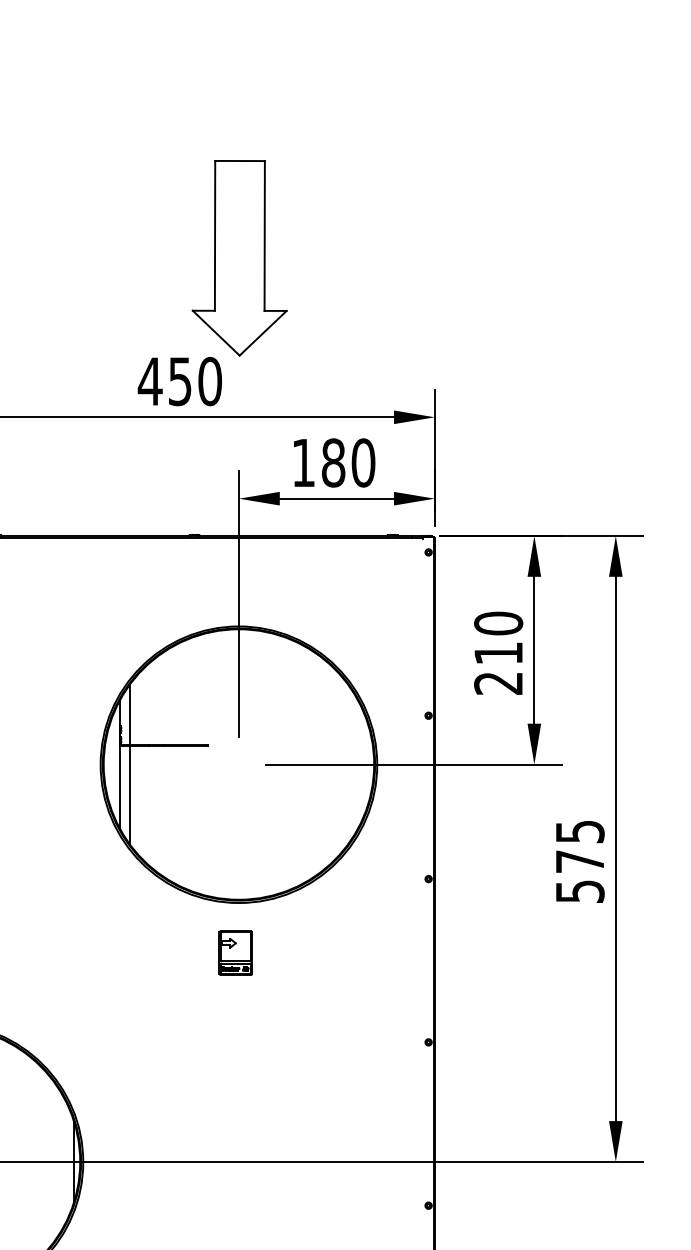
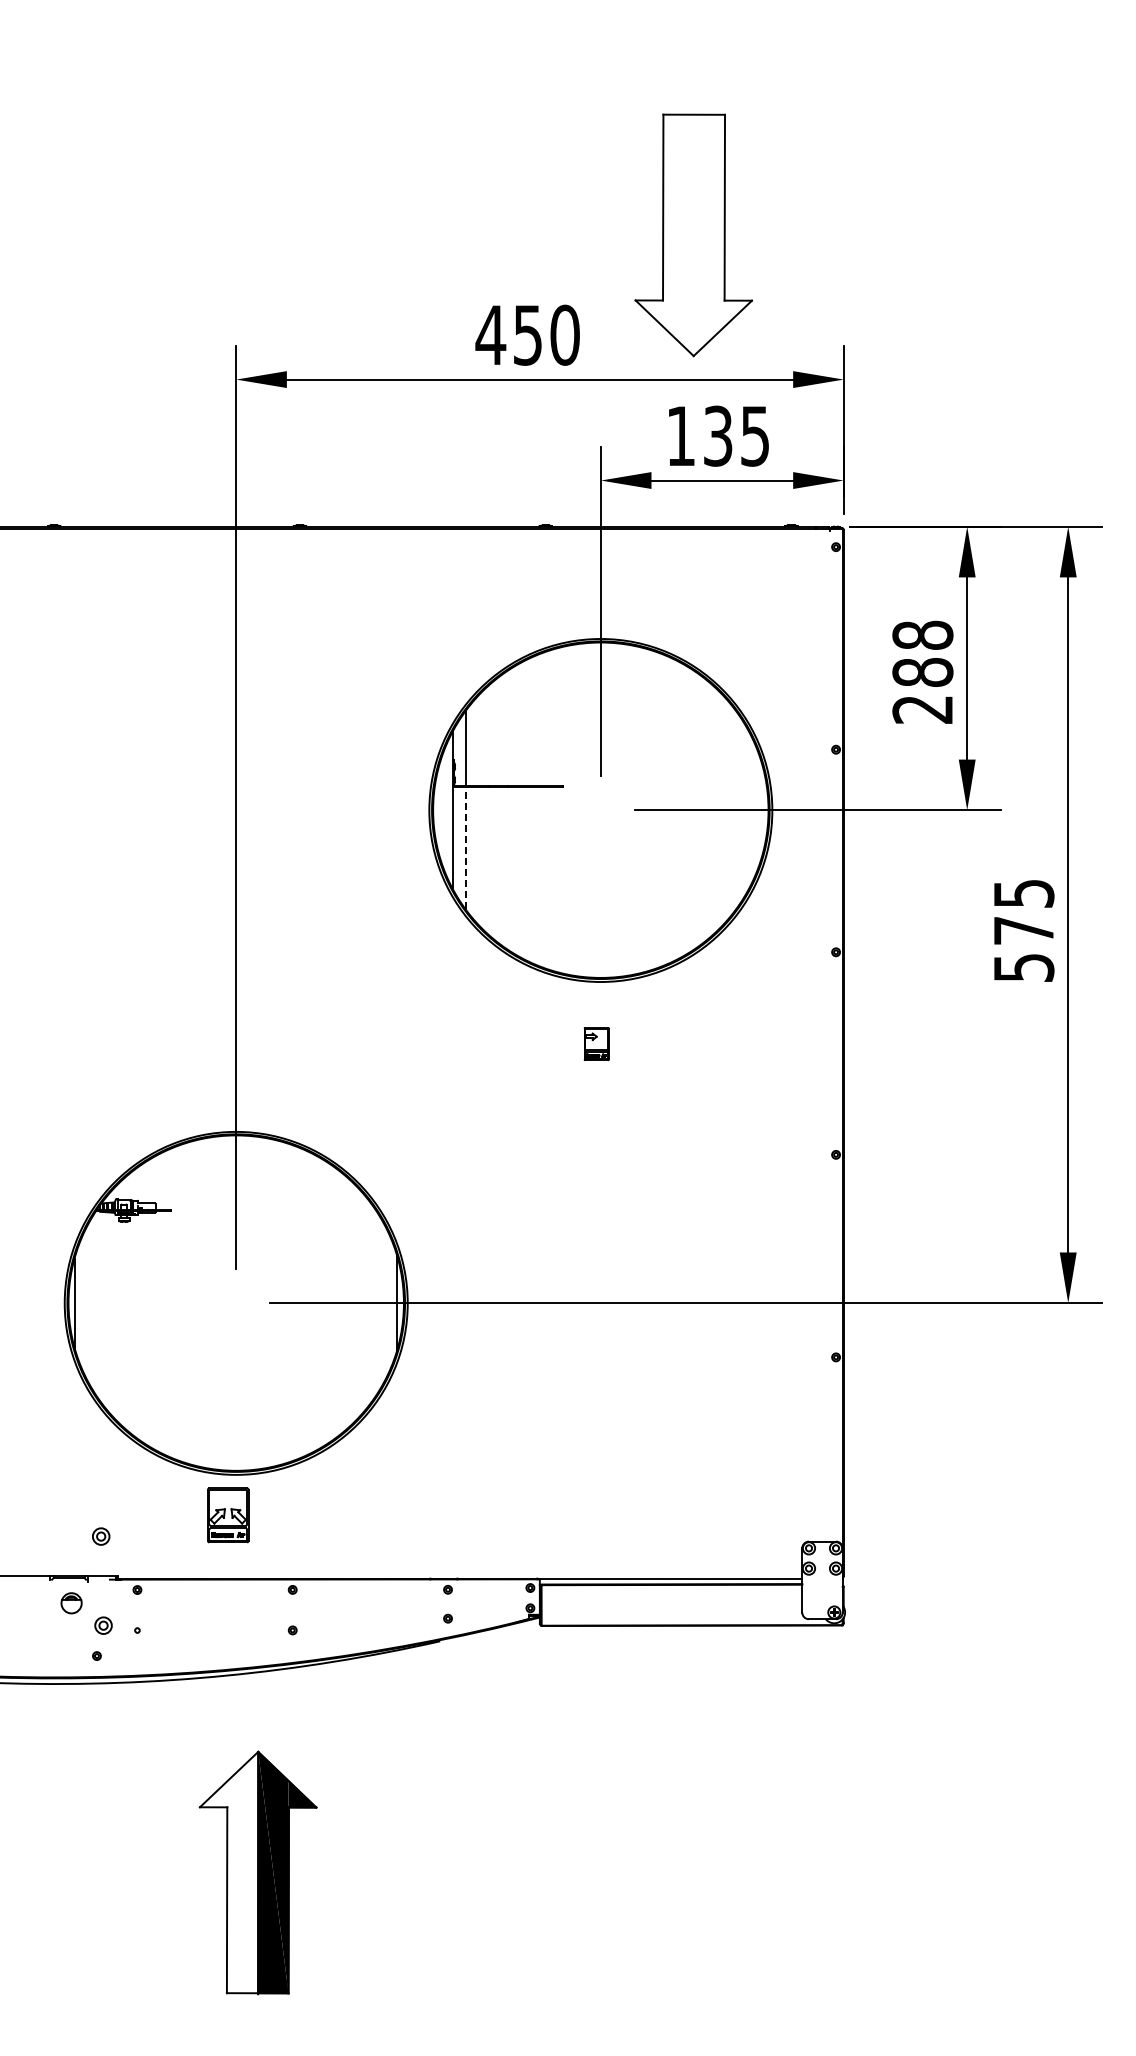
part: (239, 258) -> (693, 235), moved
text: (348, 462) -> (736, 435), 180 -> 135
text: (498, 638) -> (922, 653), 210 -> 288
line: (129, 794) -> (465, 847), solid -> dashed
part: (235, 952) -> (596, 1043), size x0.6

